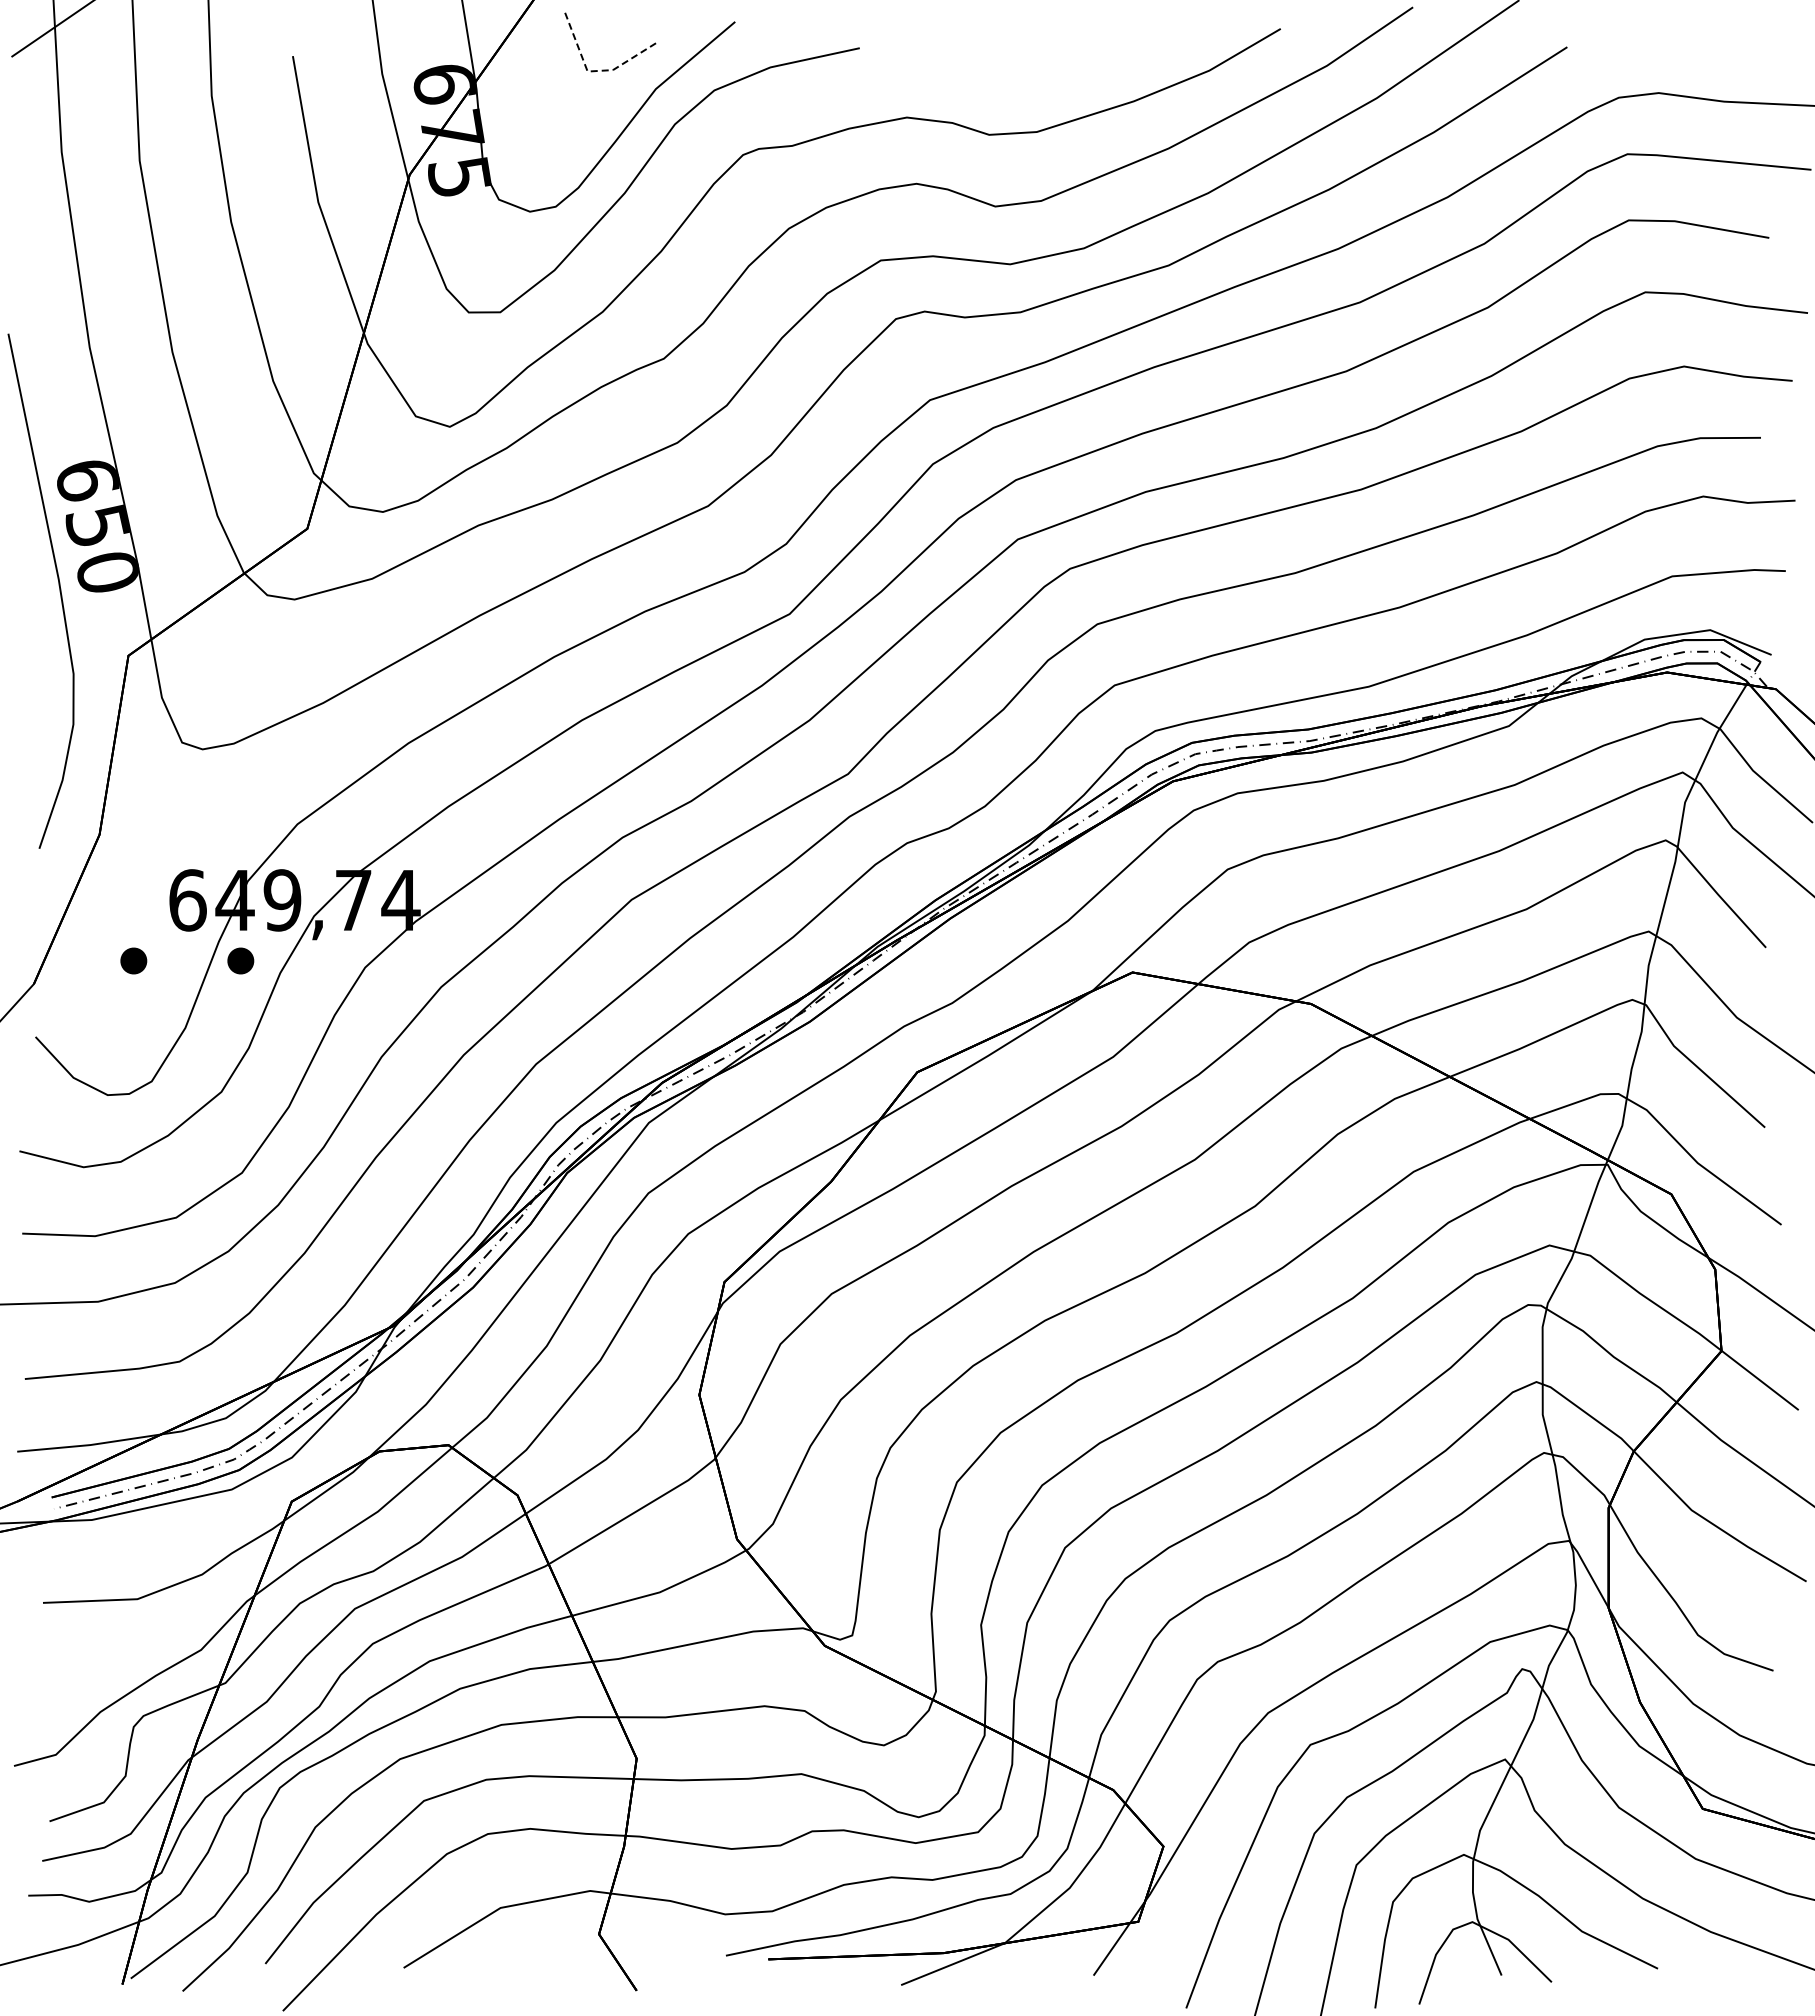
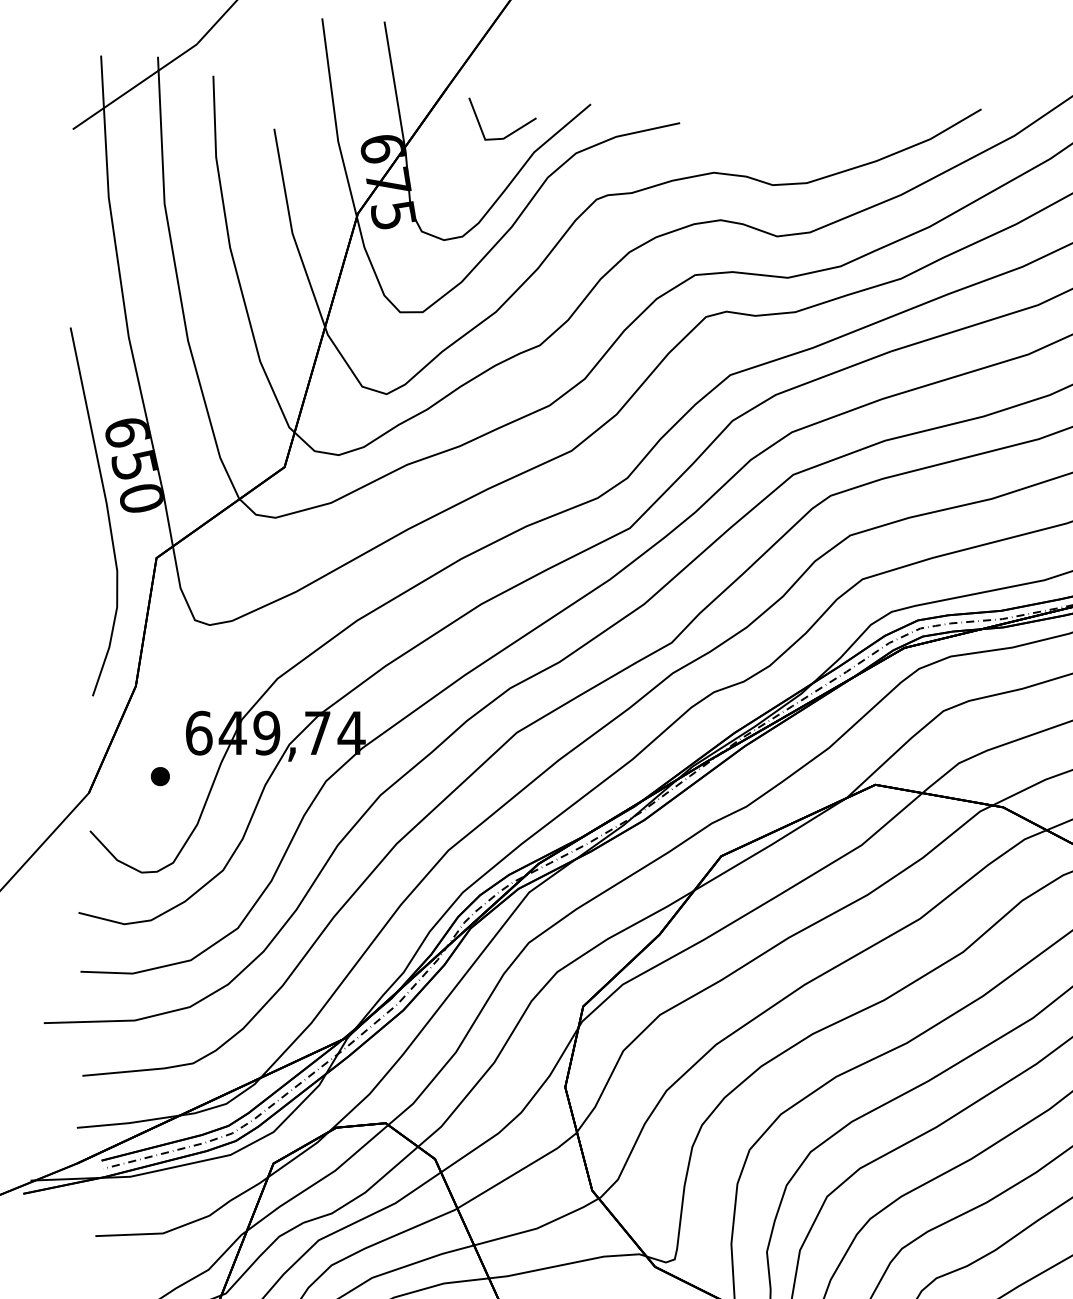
line: (596, 71) -> (491, 139), dashed -> solid
part: (240, 960) -> (236, 776), removed

